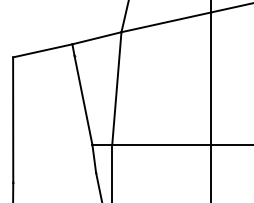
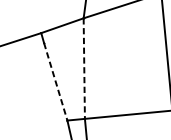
line: (116, 88) -> (83, 68), solid -> dashed
line: (83, 100) -> (55, 81), solid -> dashed

